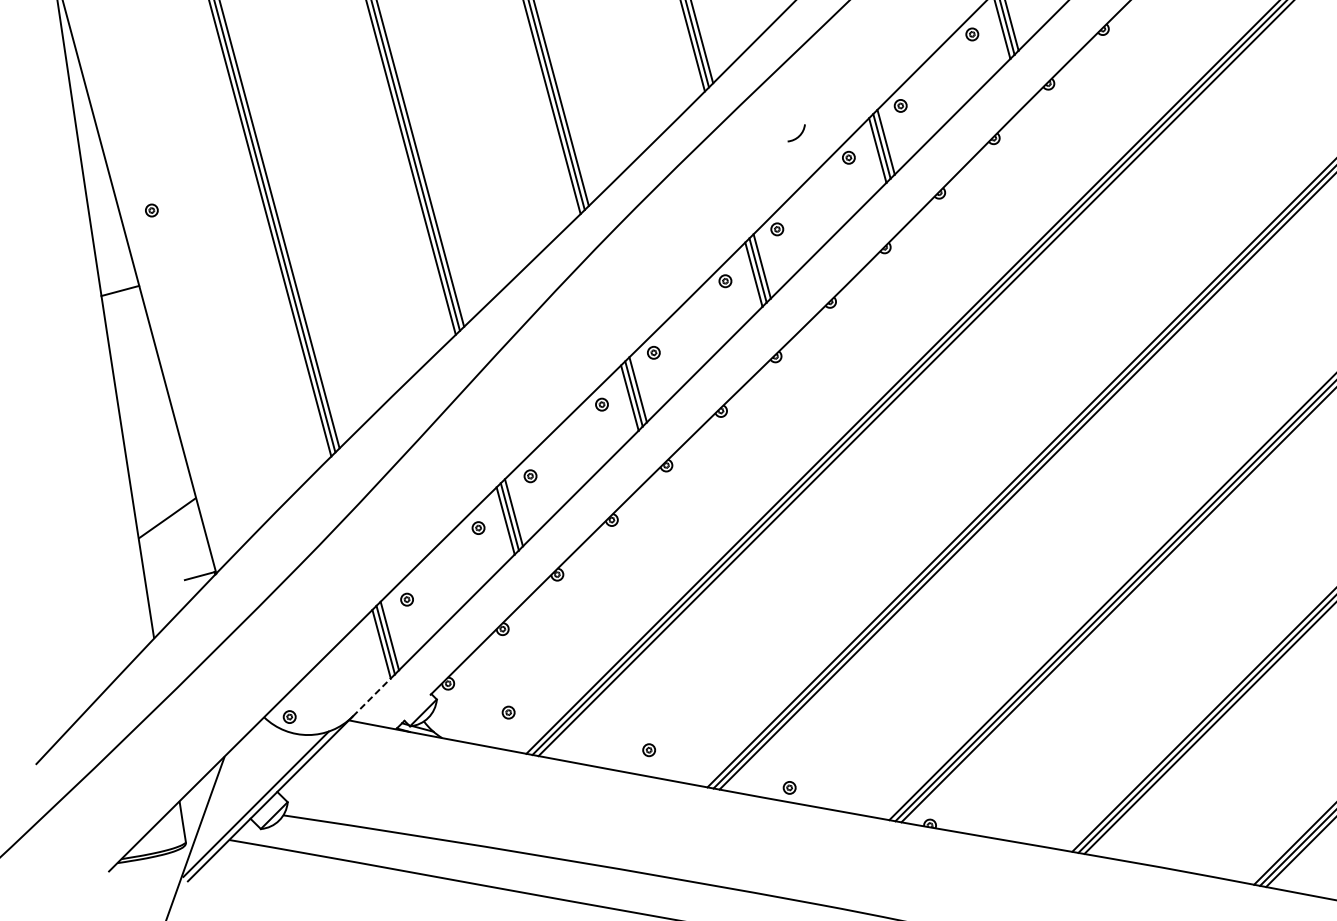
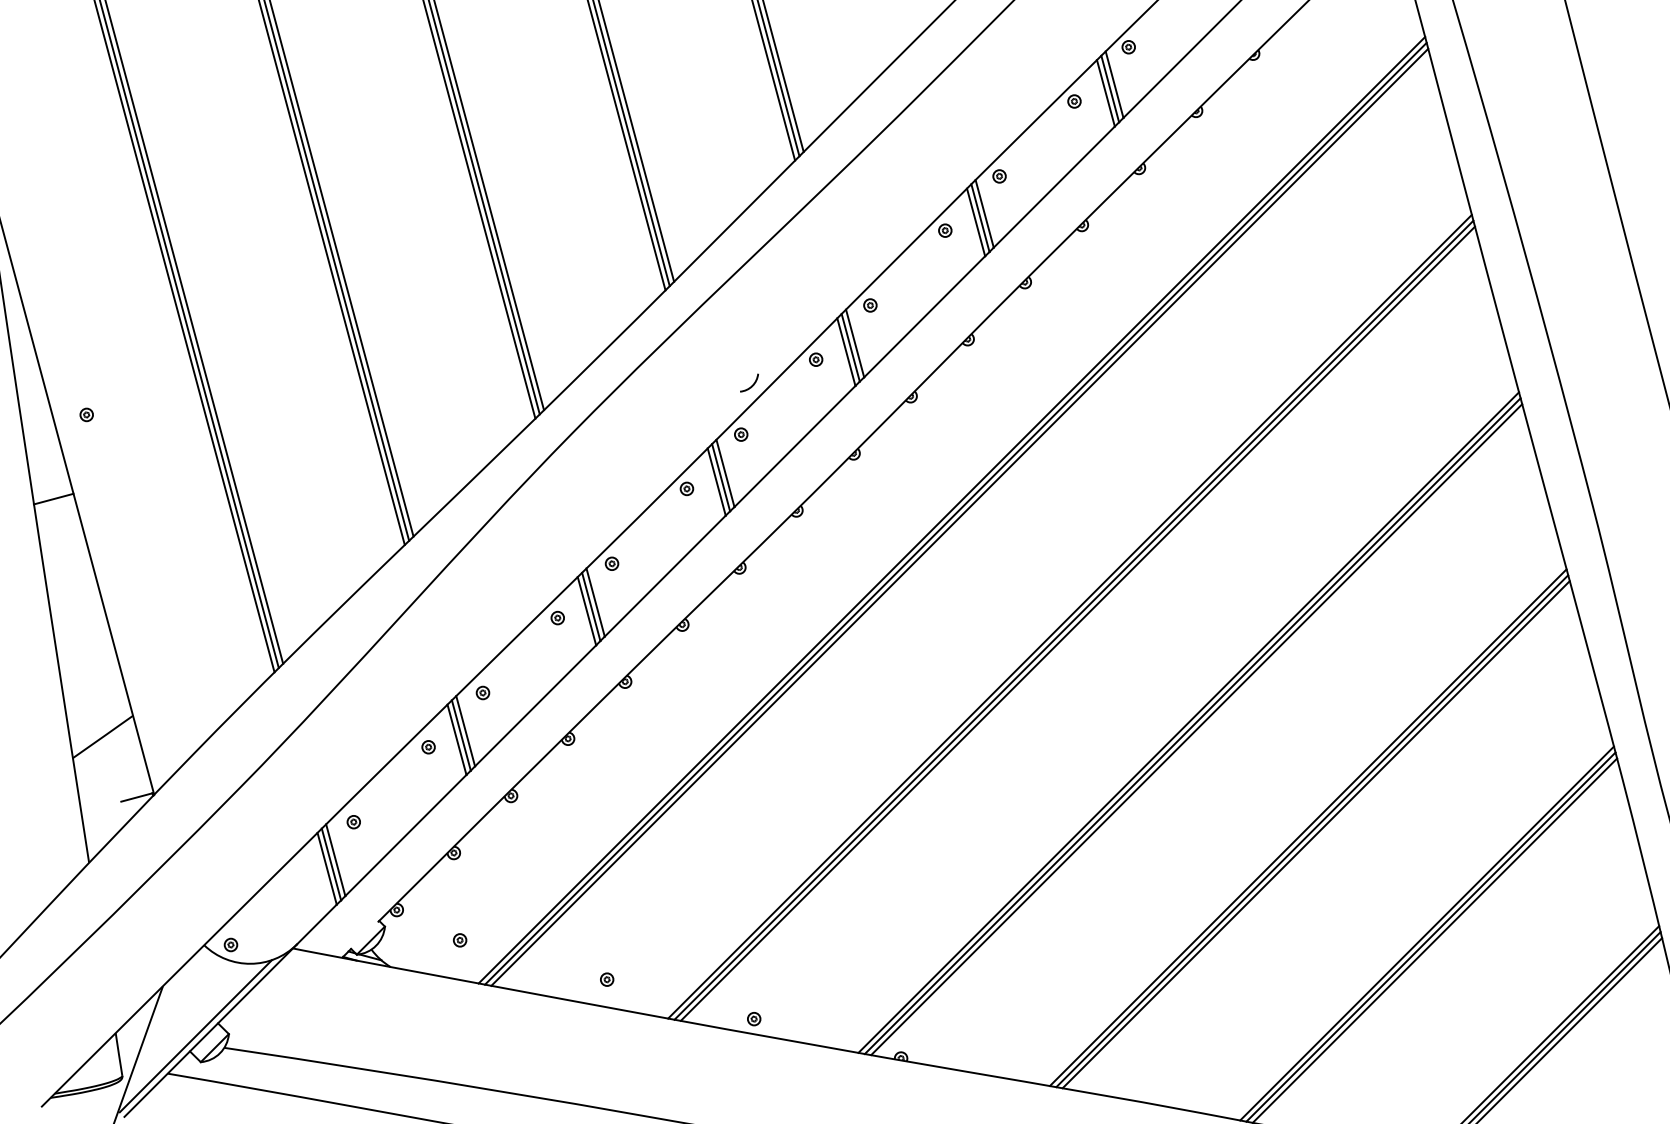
arc: (799, 134) -> (752, 384), moved
line: (372, 697) -> (317, 924), dashed -> solid

